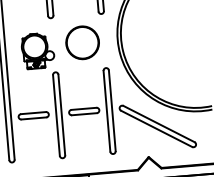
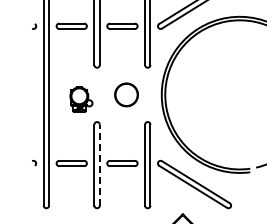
part: (82, 42) -> (126, 94), size x0.7
part: (38, 51) -> (81, 99), size x0.7
line: (61, 114) -> (99, 164), solid -> dashed

